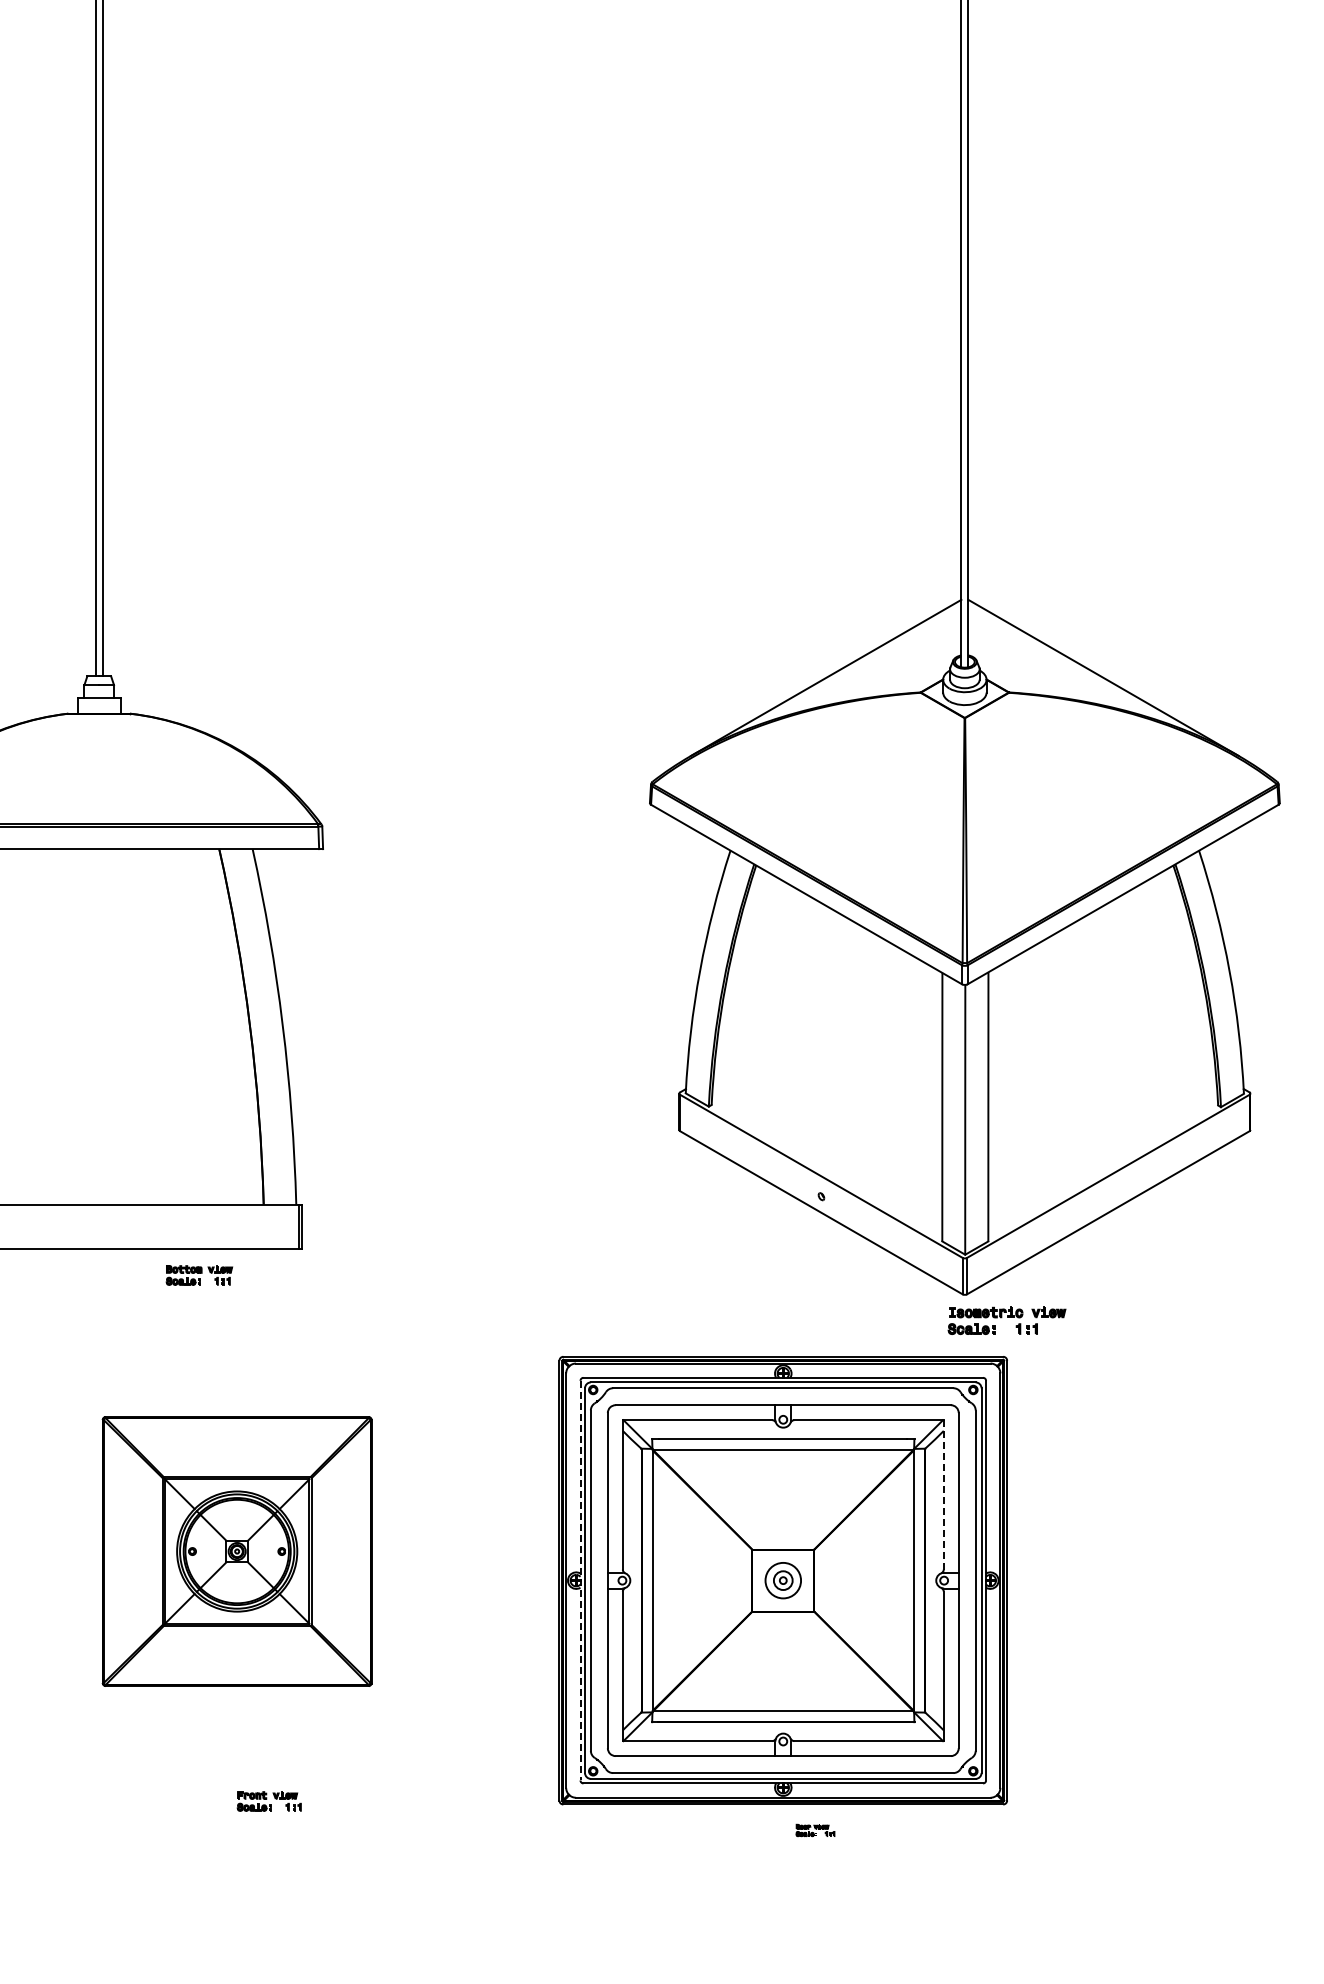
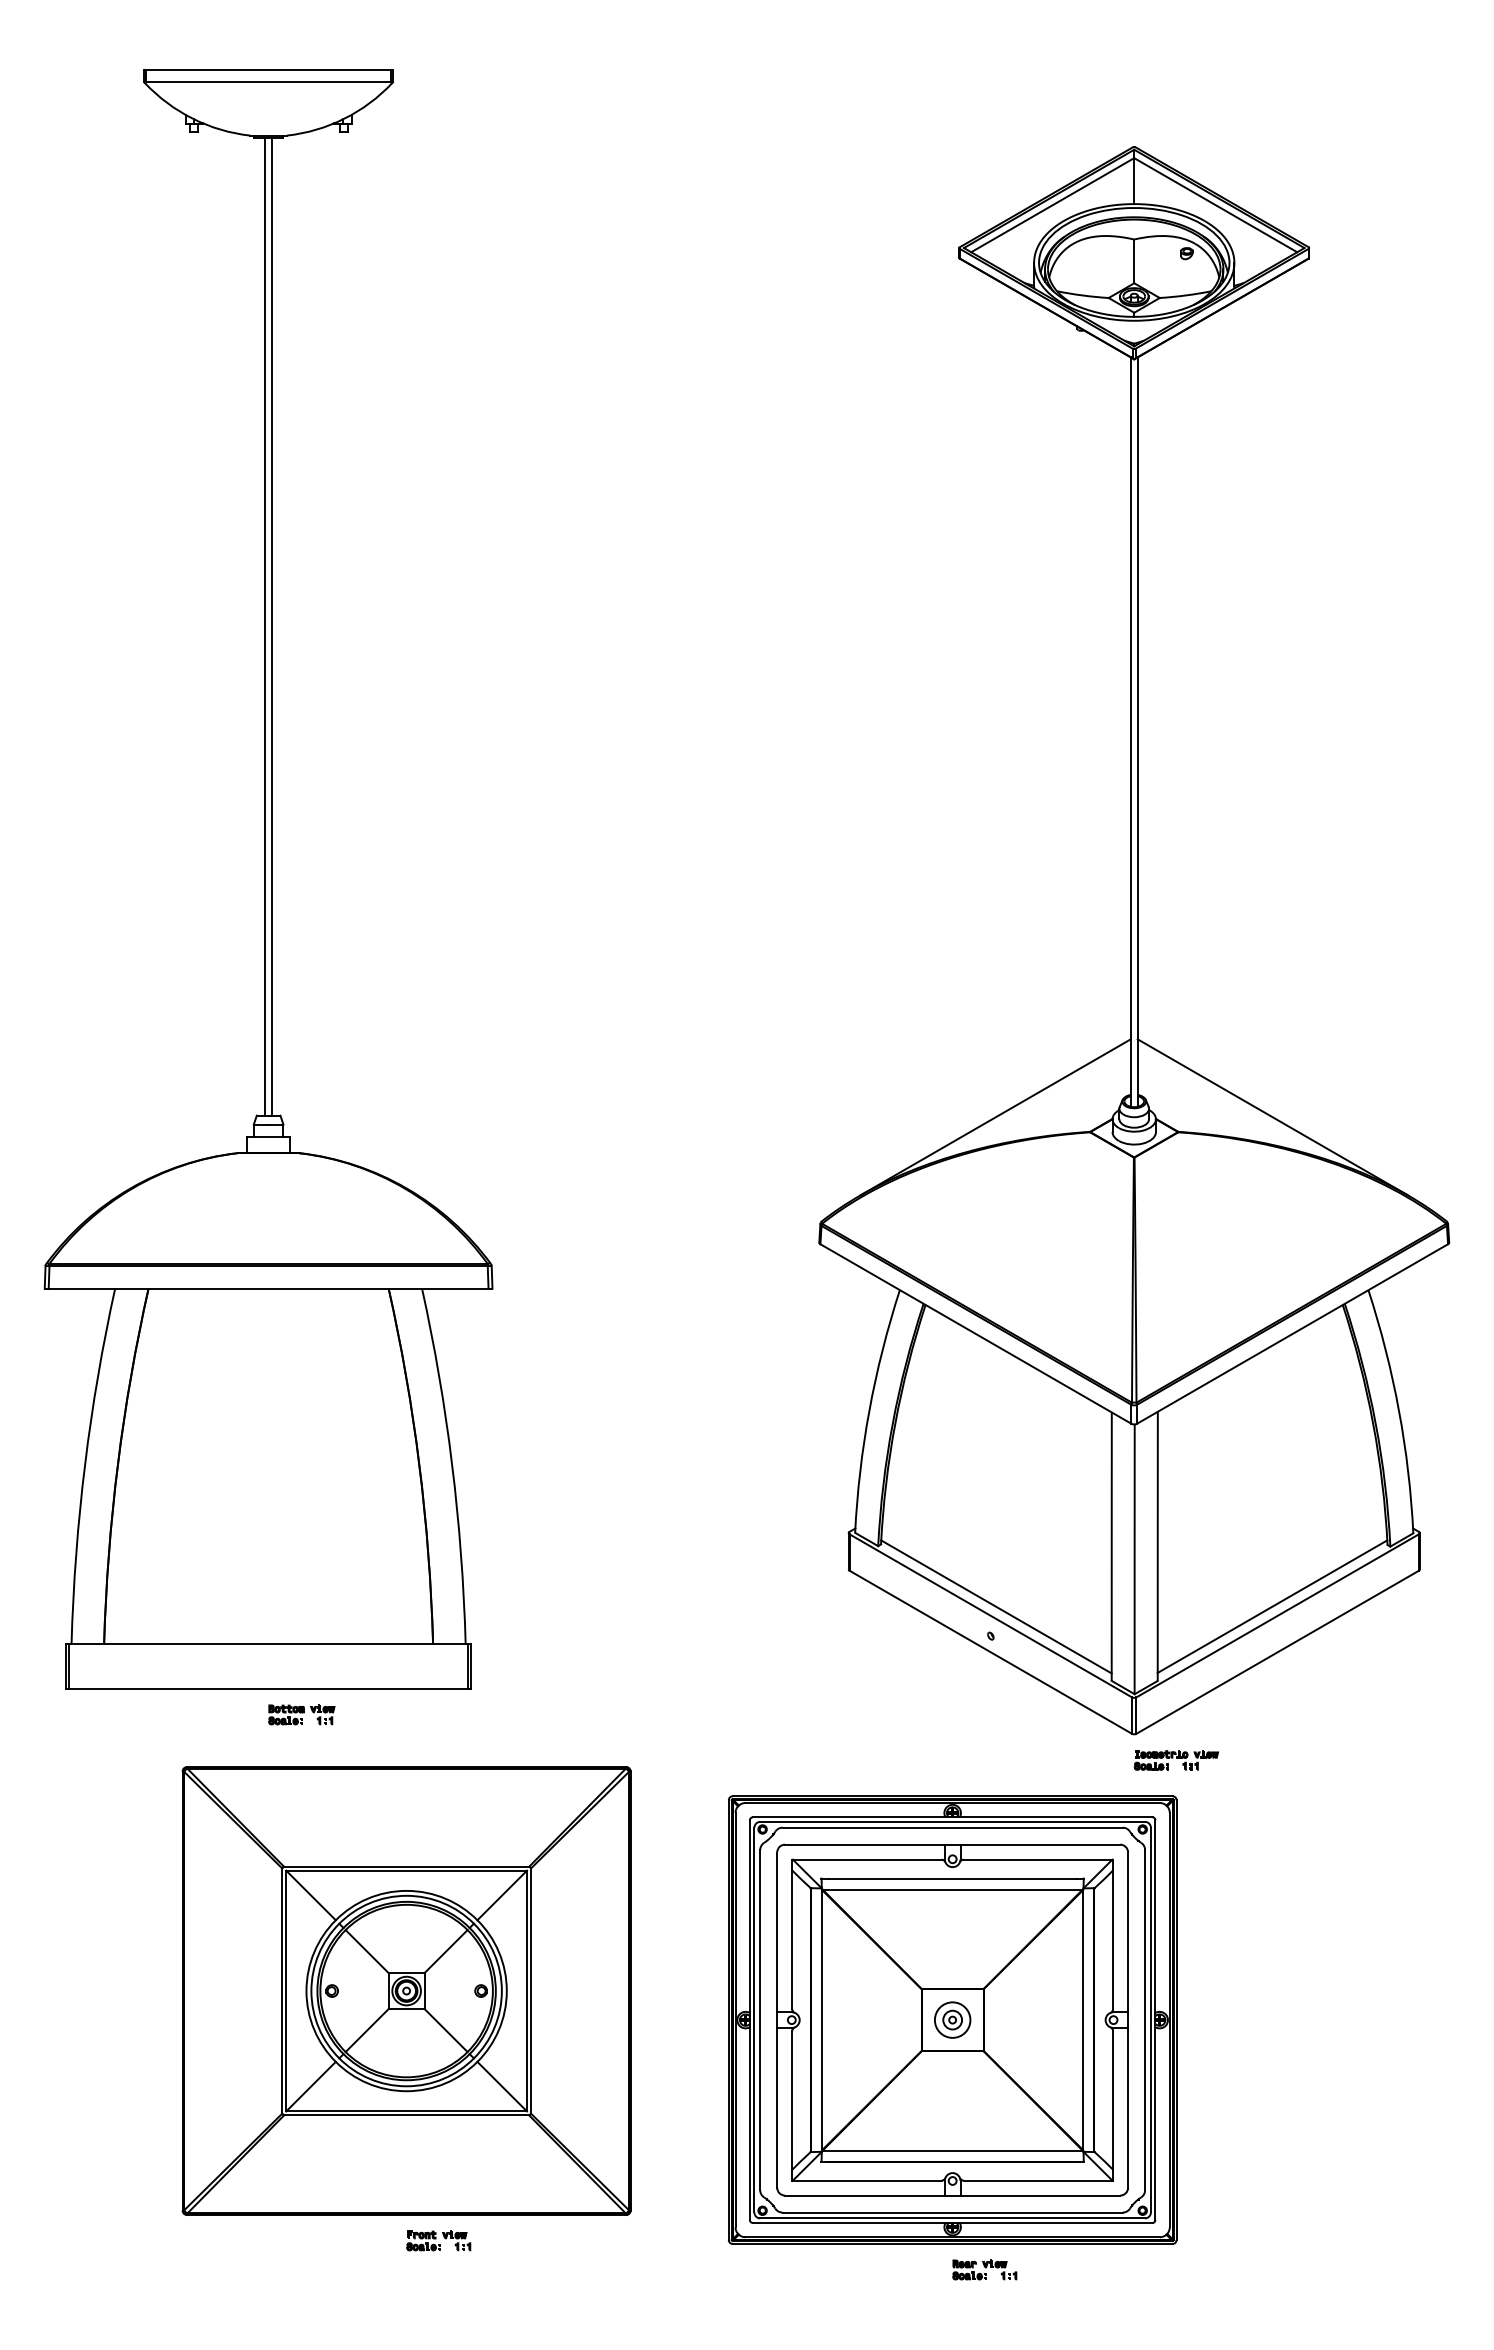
line: (827, 1167) -> (996, 1606), added
line: (1103, 1167) -> (1272, 1606), added
part: (199, 1275) -> (301, 1714), moved
part: (1007, 1321) -> (1176, 1760), size x0.71
line: (944, 1495) -> (1113, 1934), dashed -> solid
part: (237, 1551) -> (406, 1990), size x1.67
line: (580, 1581) -> (749, 2020), dashed -> solid
part: (815, 1830) -> (984, 2269), size x1.67

